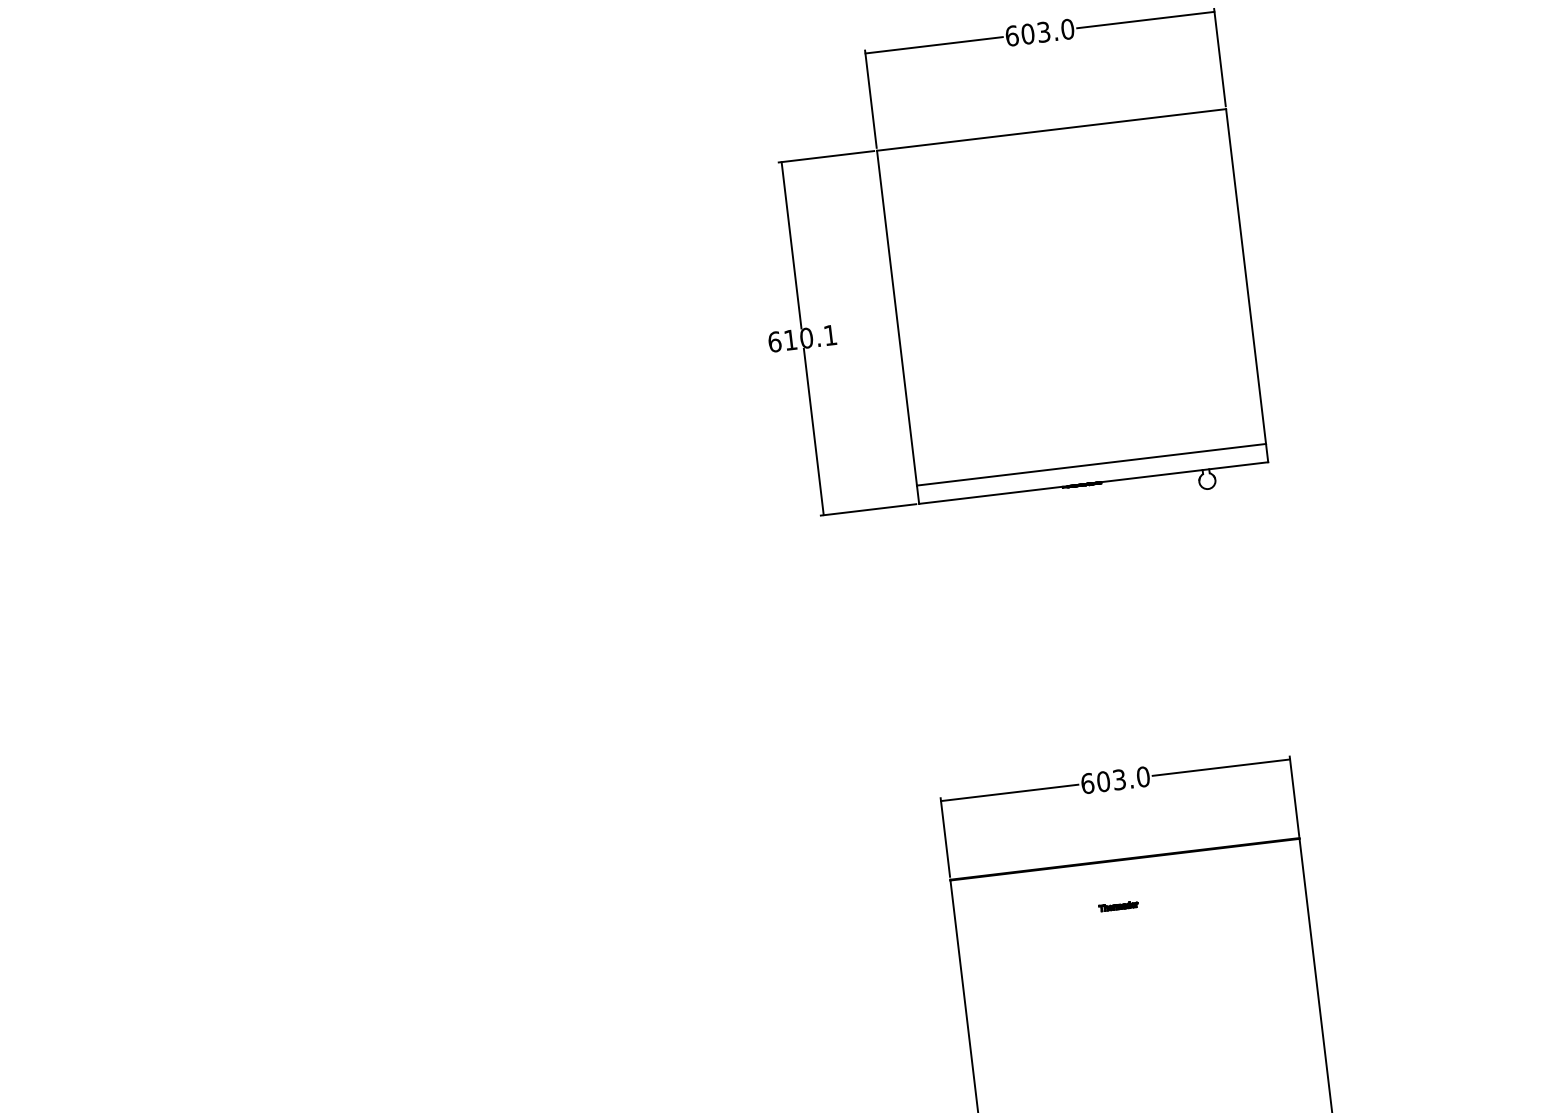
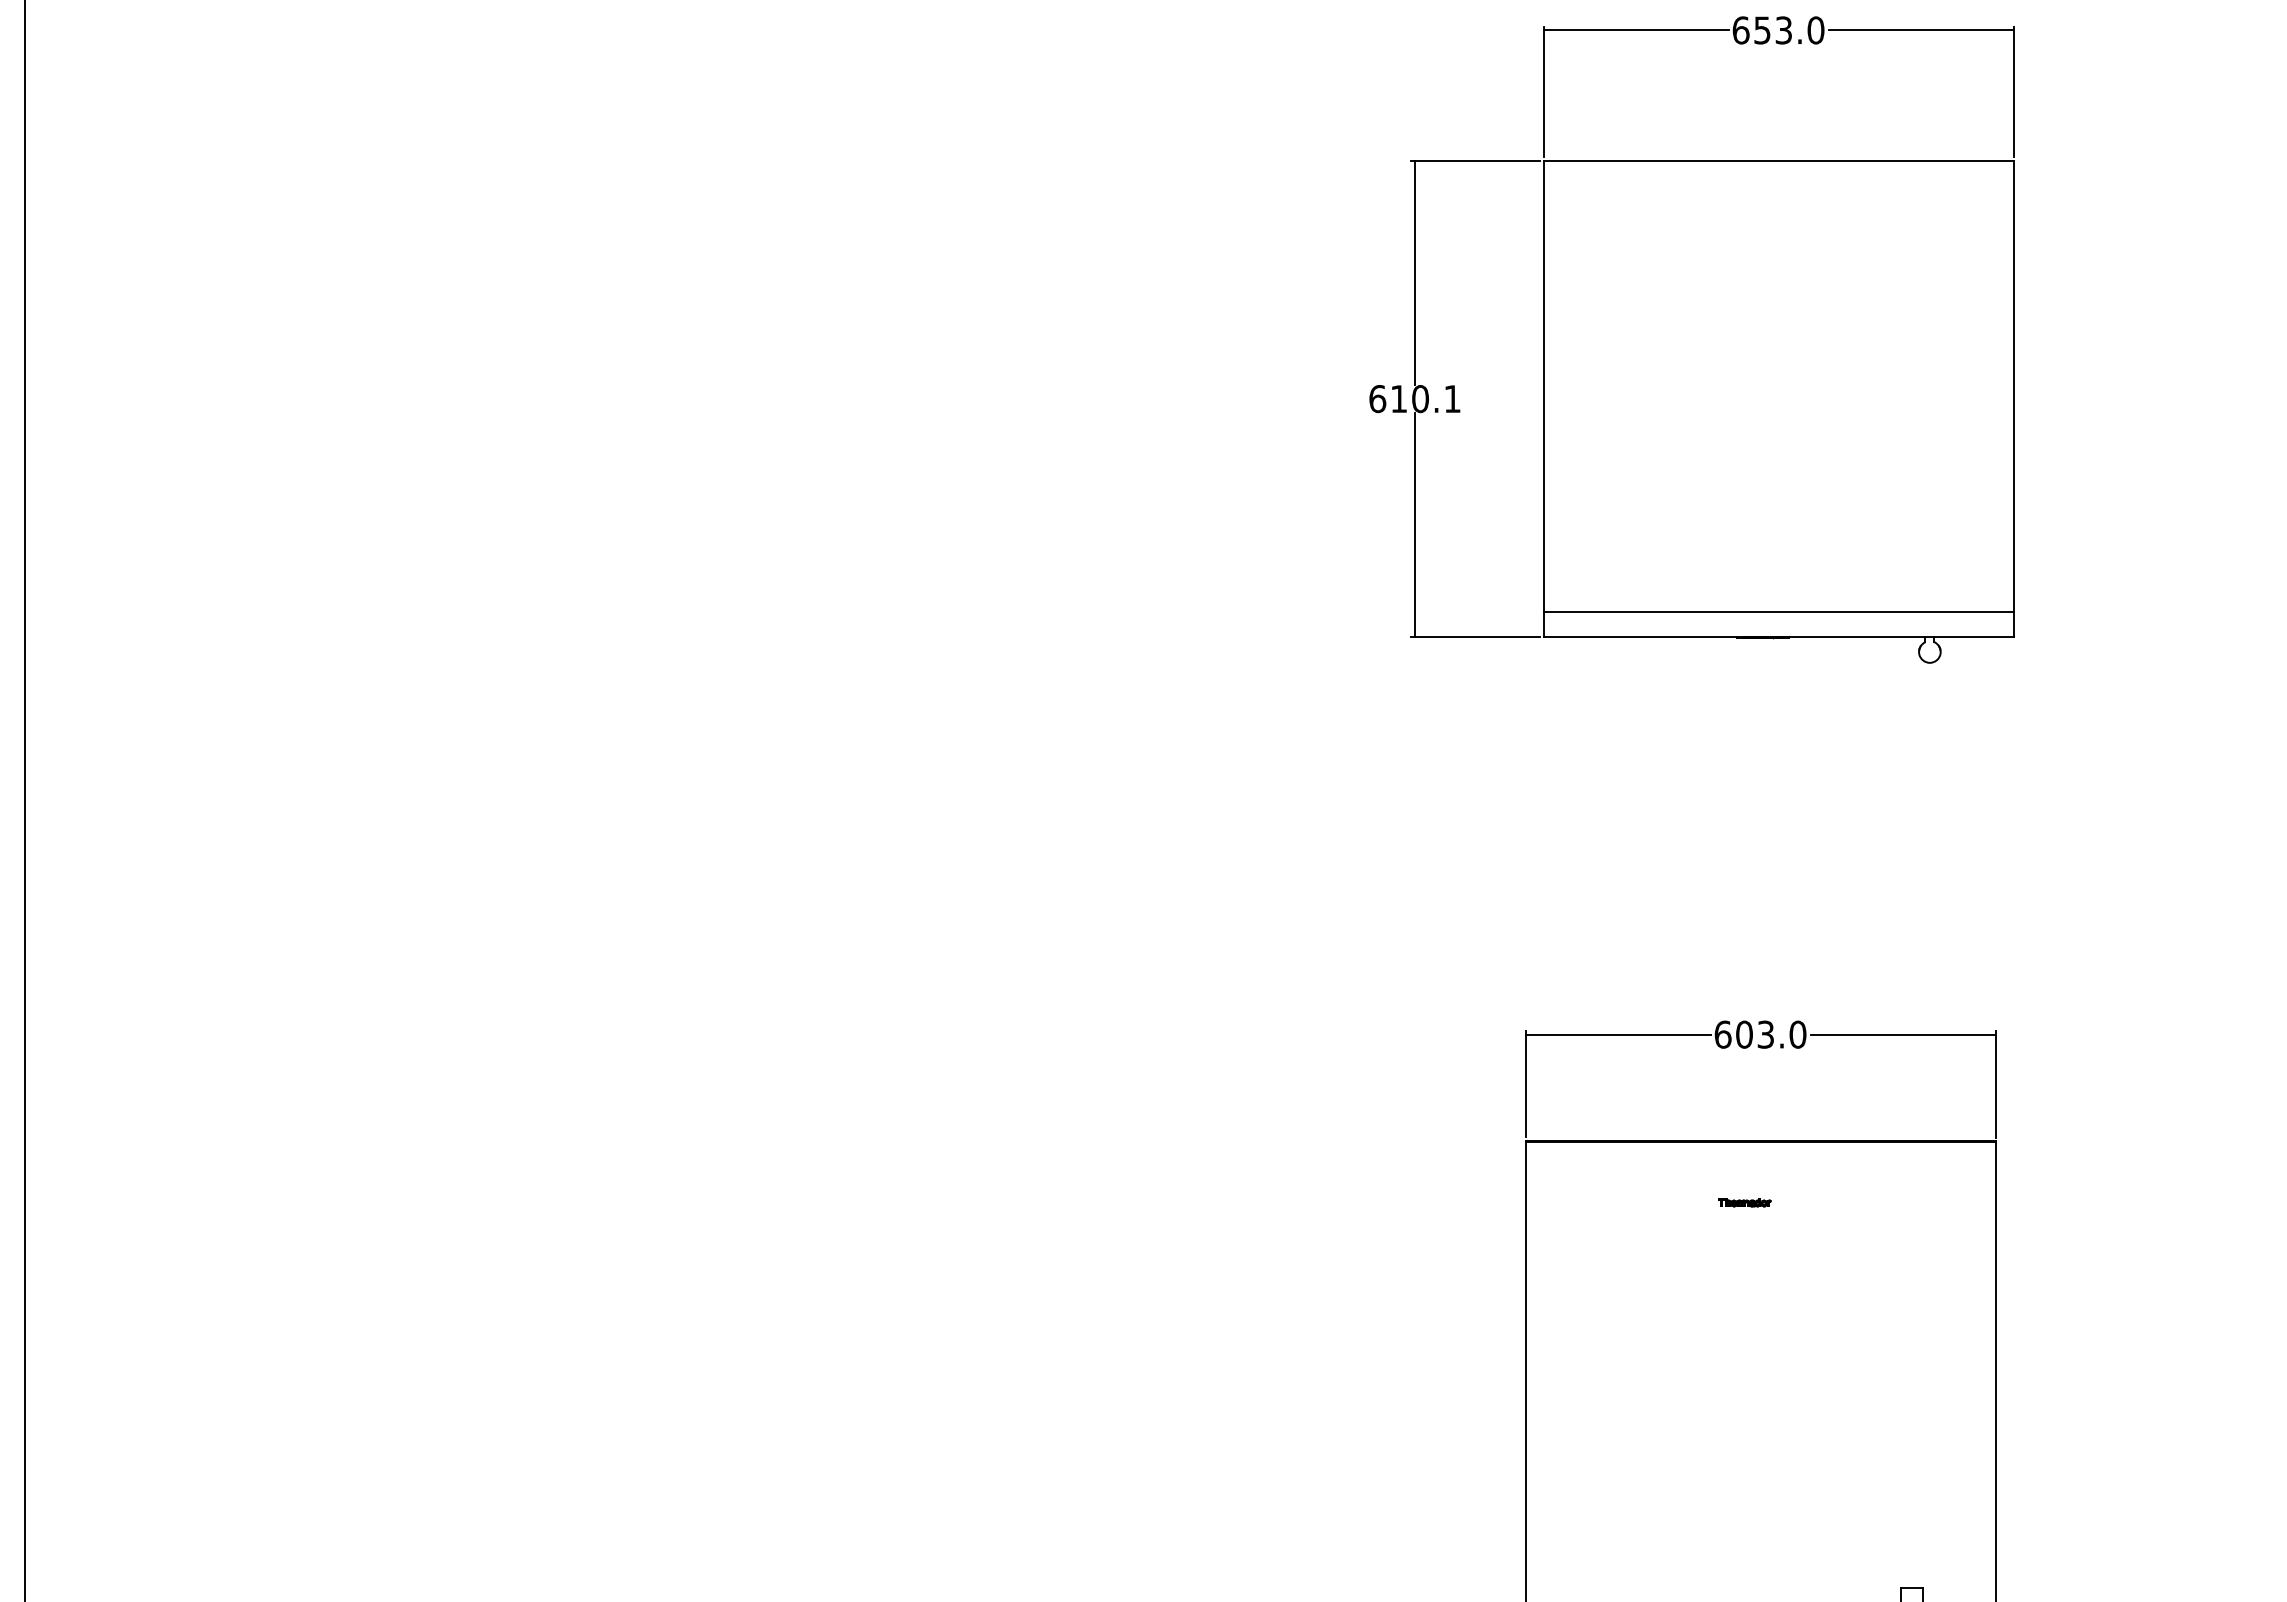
text: (1028, 34) -> (1762, 30), 603.0 -> 653.0

